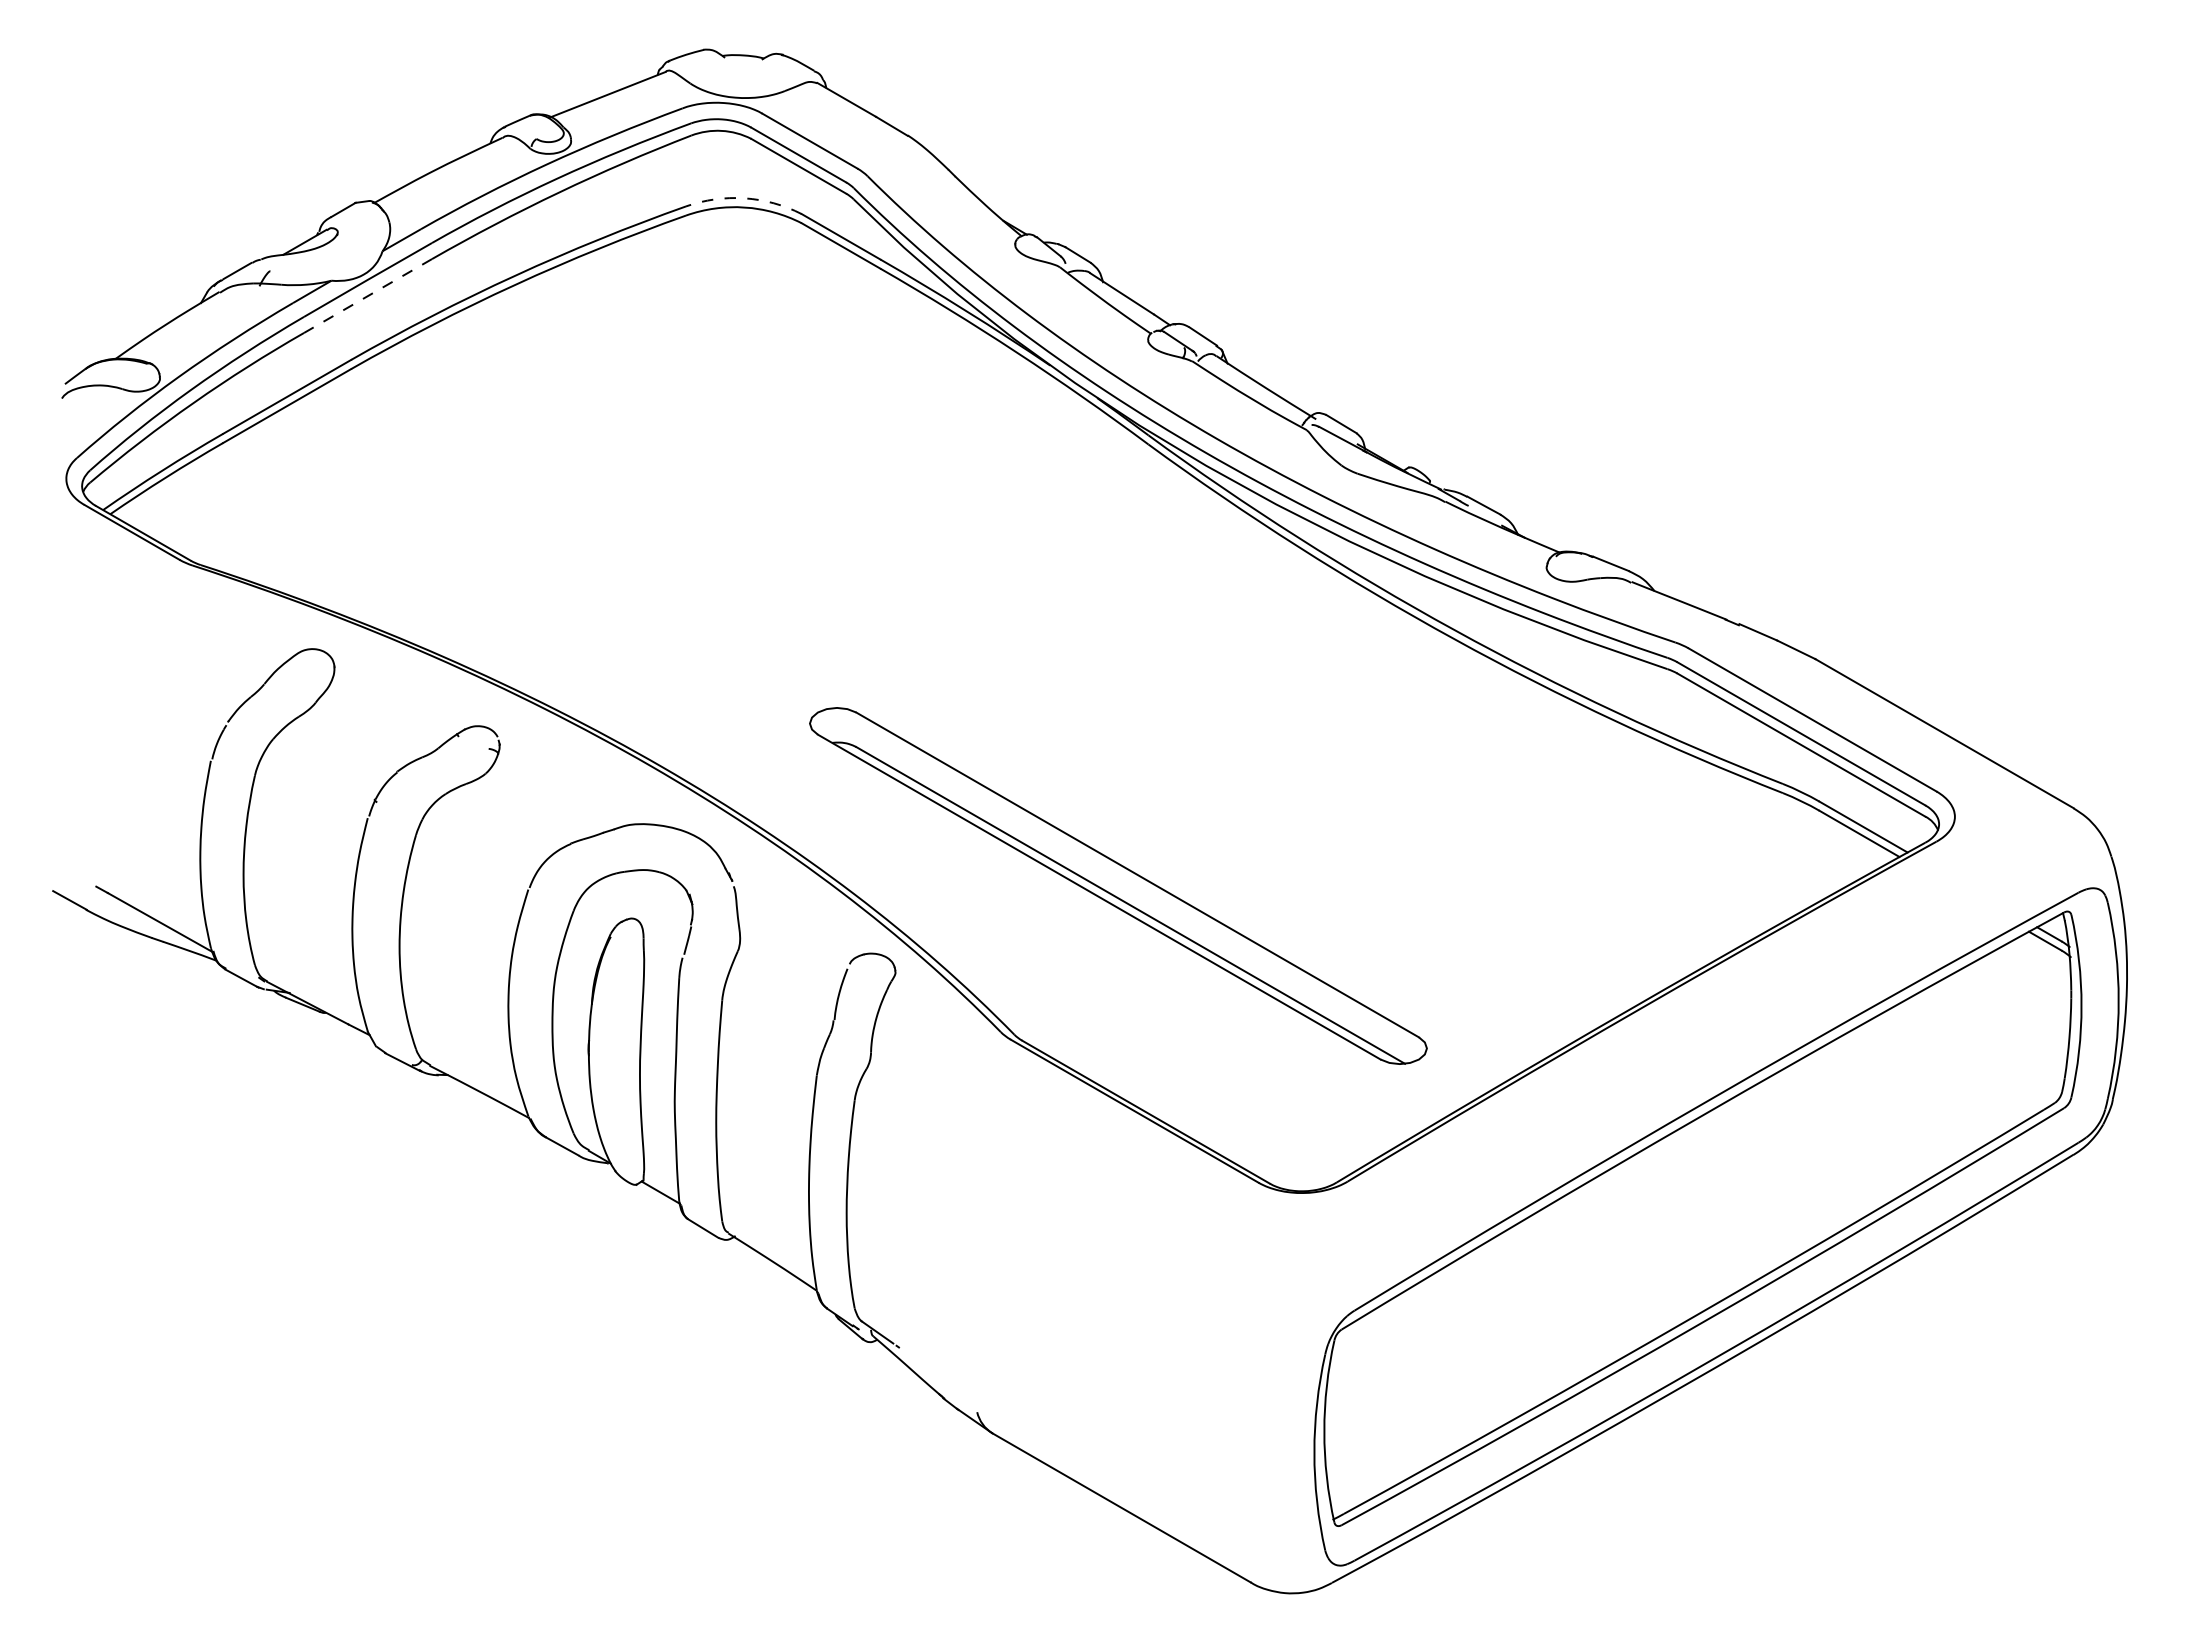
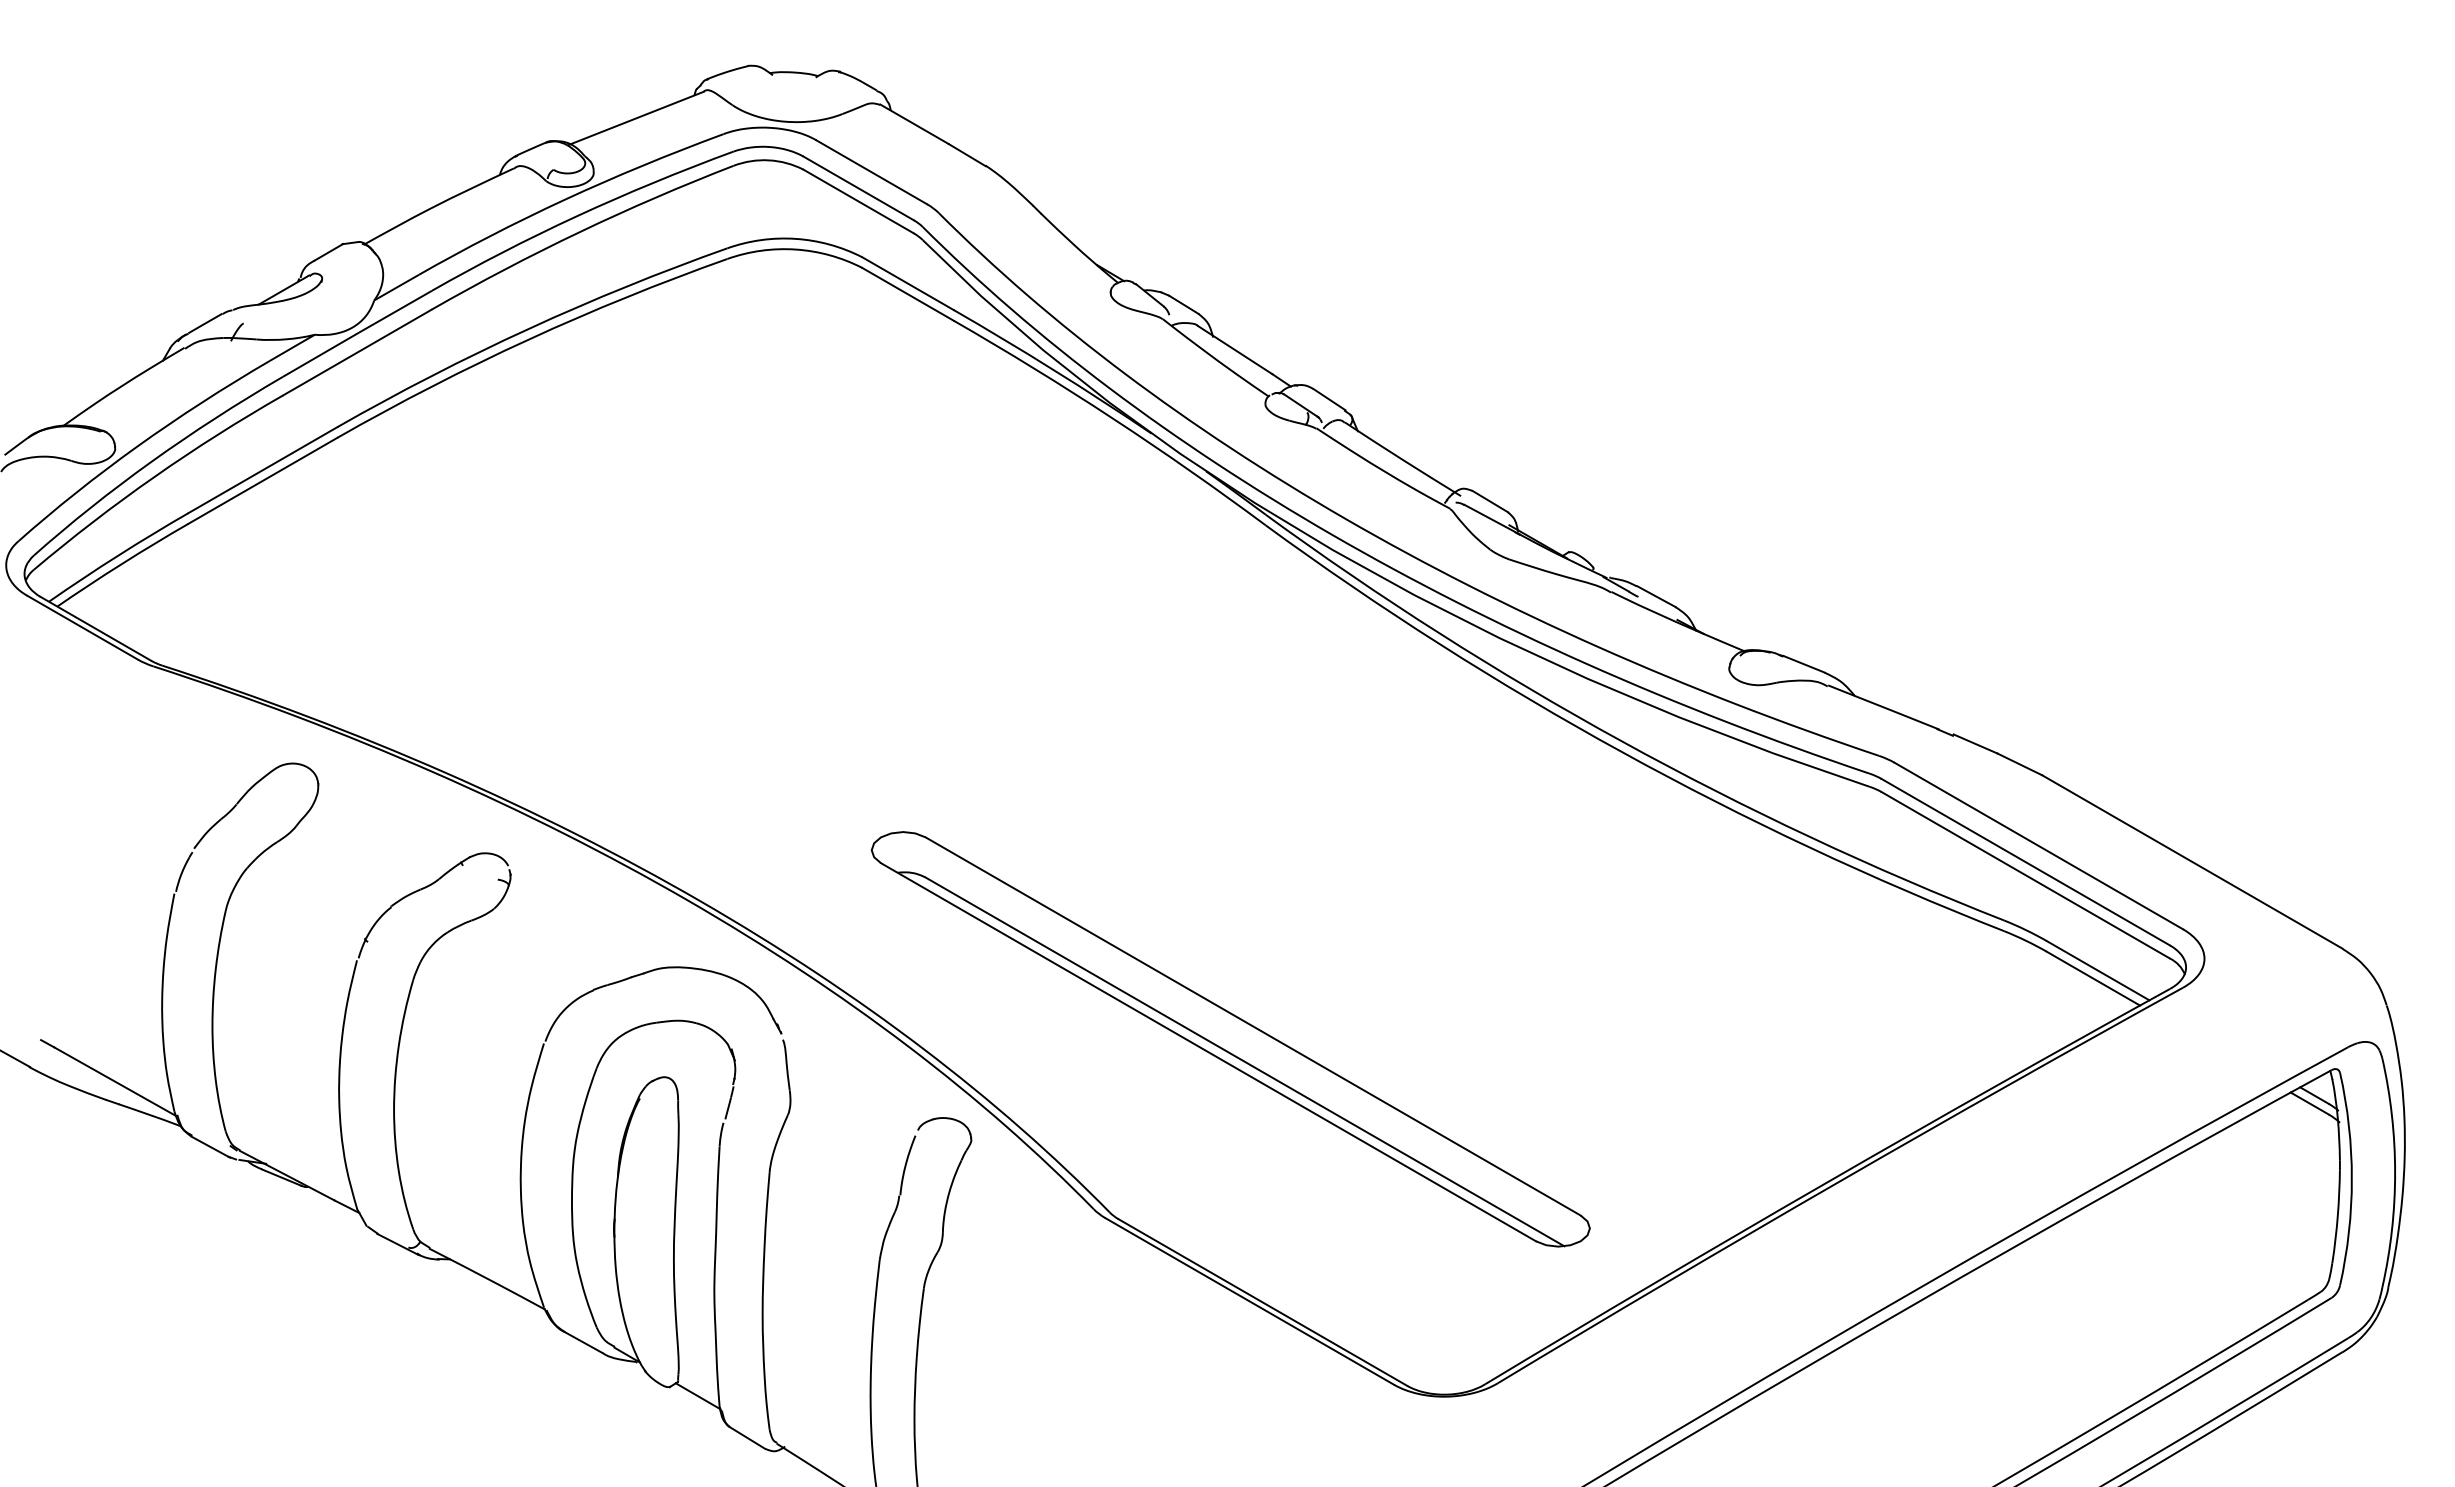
arc: (744, 198) -> (795, 239), dashed -> solid
line: (368, 295) -> (357, 351), dashed -> solid

